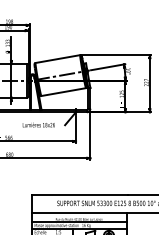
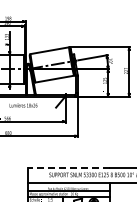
text: (38, 125) -> (23, 105), moved
line: (79, 194) -> (68, 167), solid -> dashed

